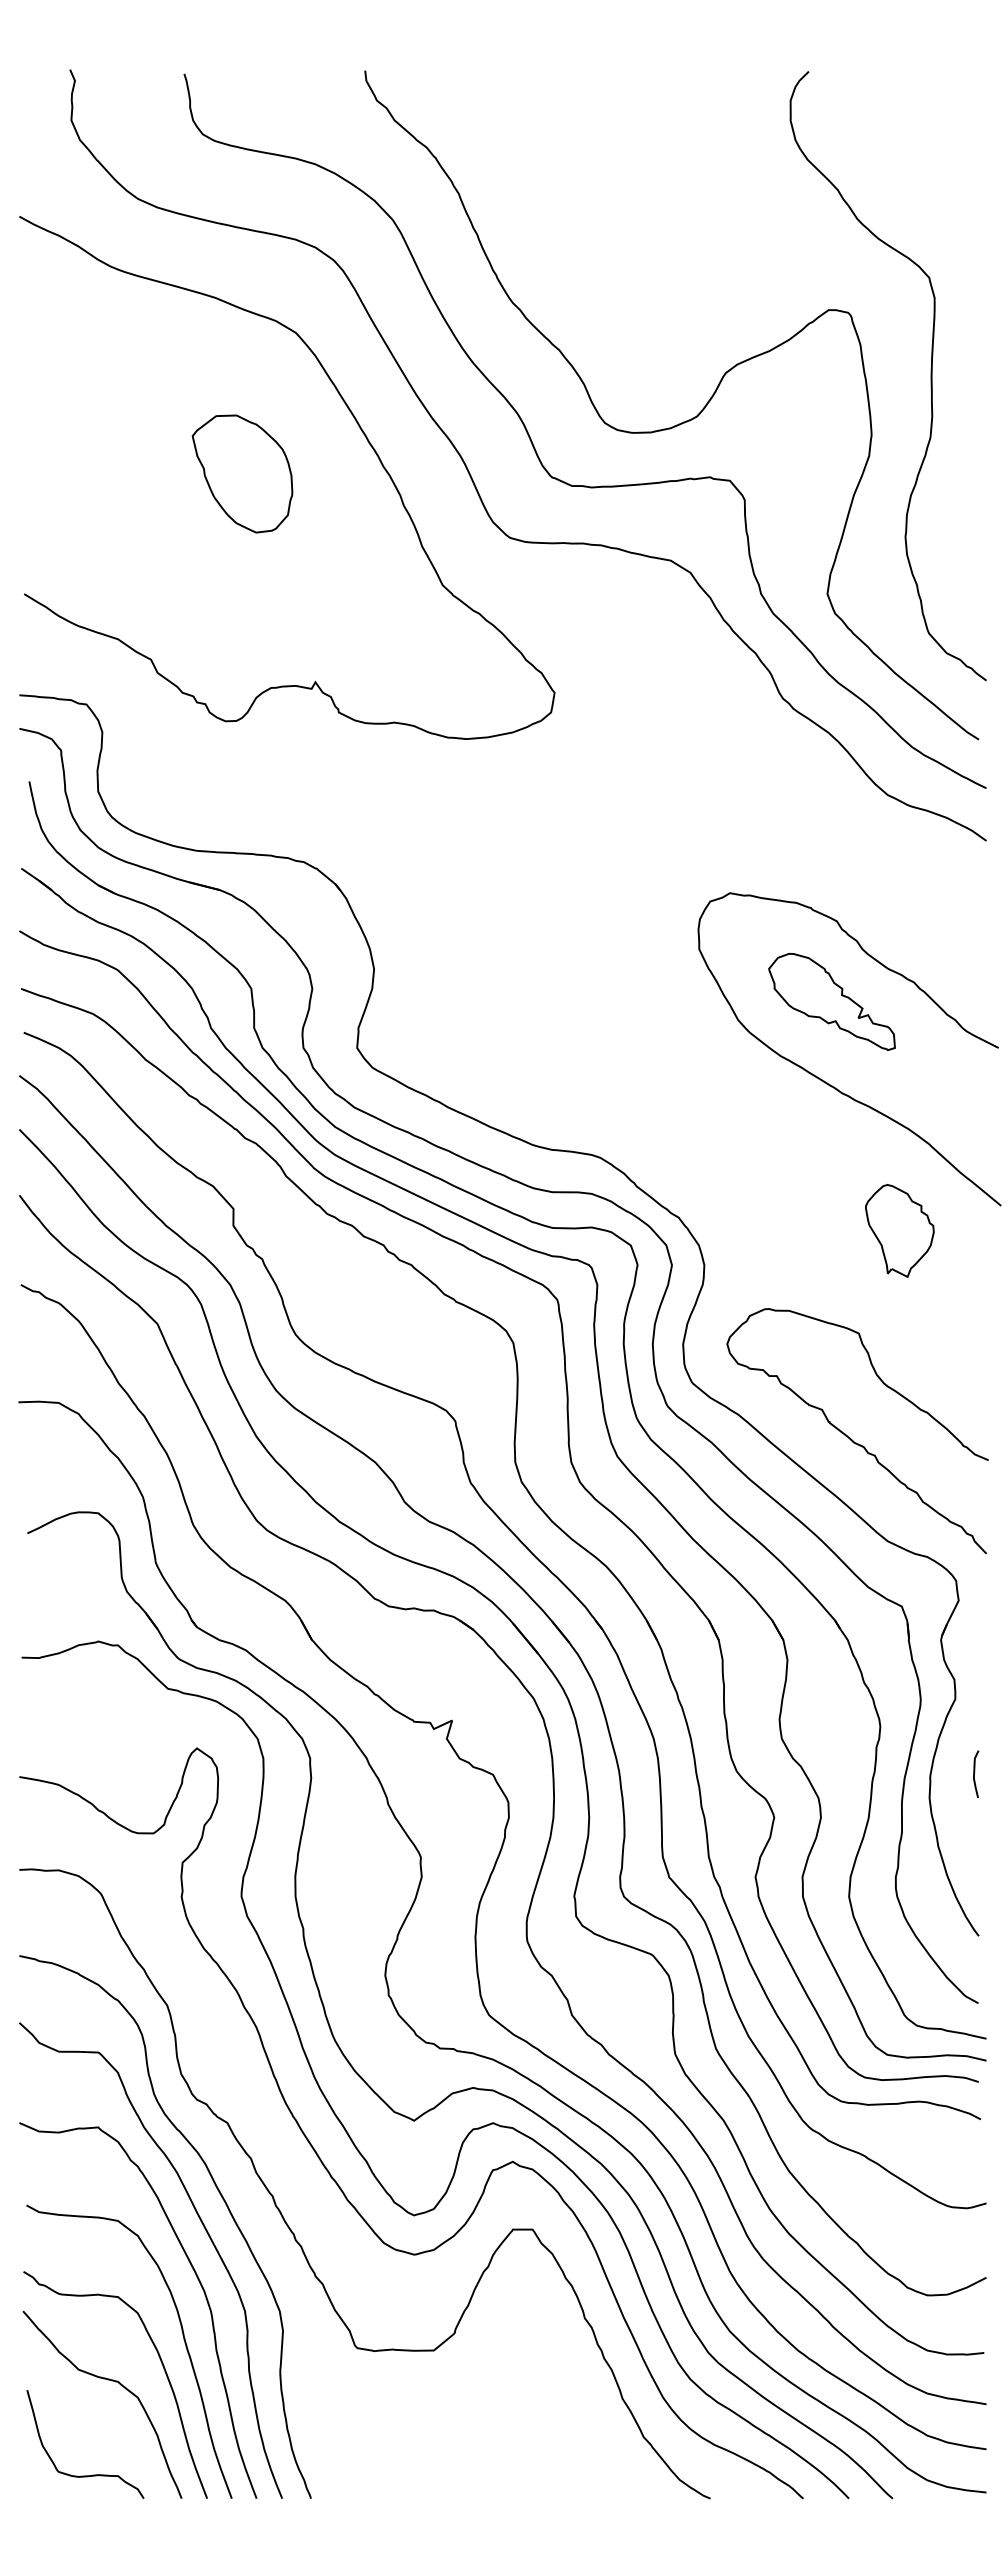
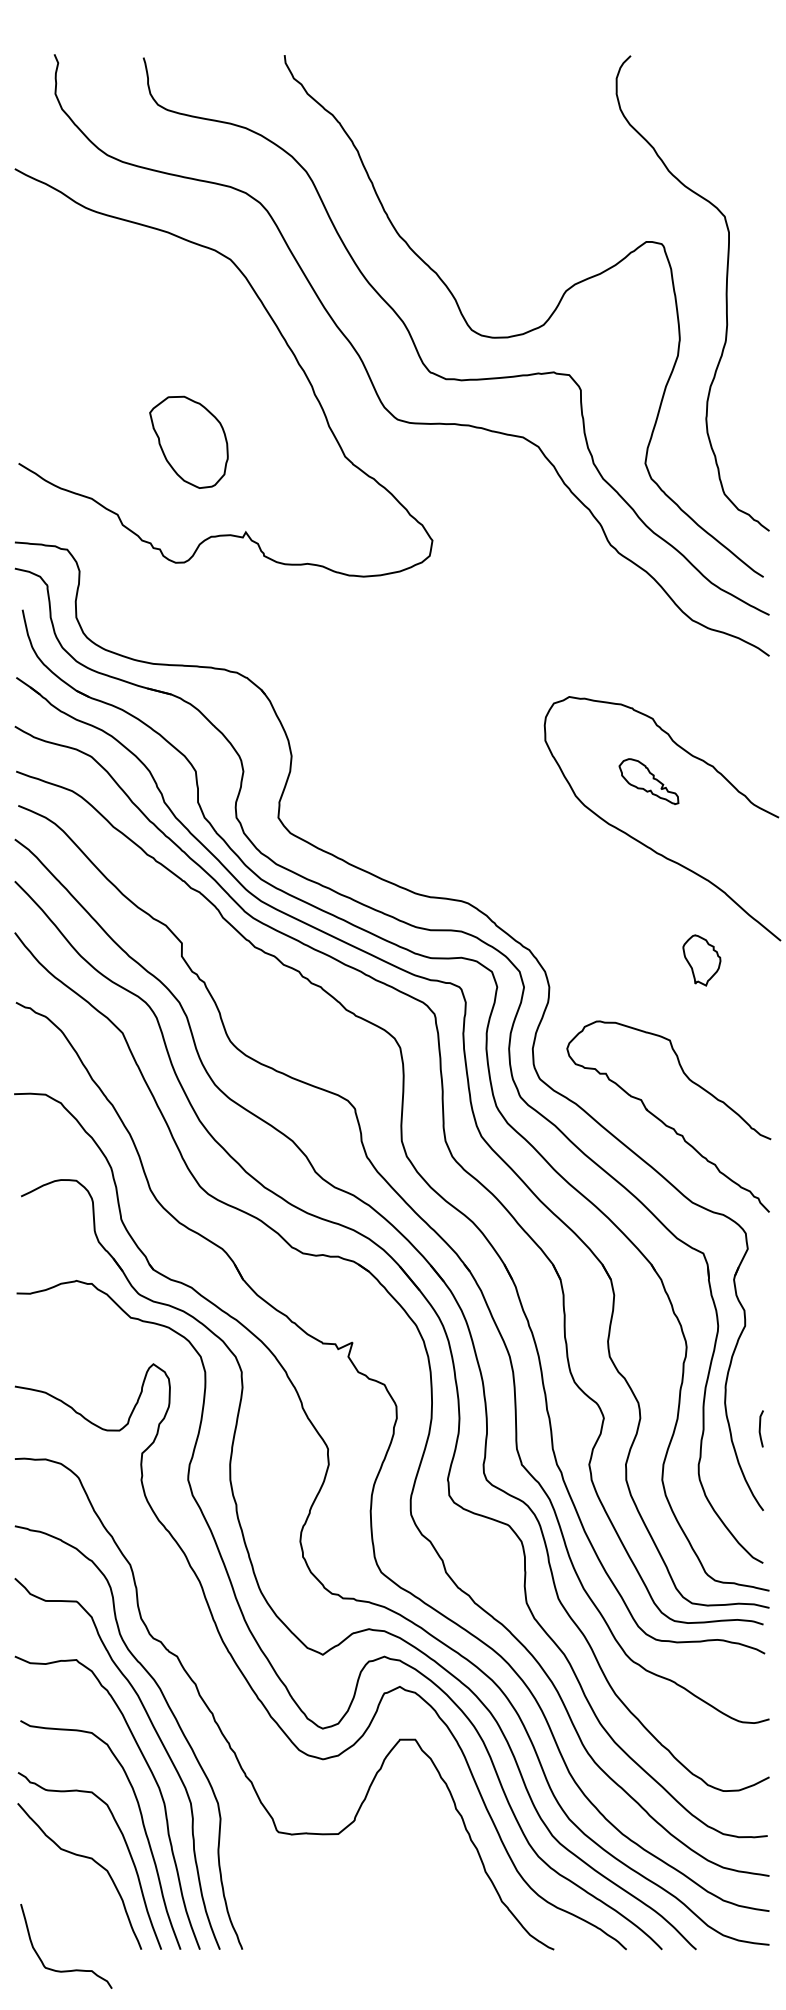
part: (242, 473) -> (188, 442), moved
part: (831, 1001) -> (648, 781), size x0.6
part: (899, 1230) -> (701, 960), size x0.7
line: (974, 1774) -> (760, 1429), moved
curve: (92, 2474) -> (71, 1969), moved

